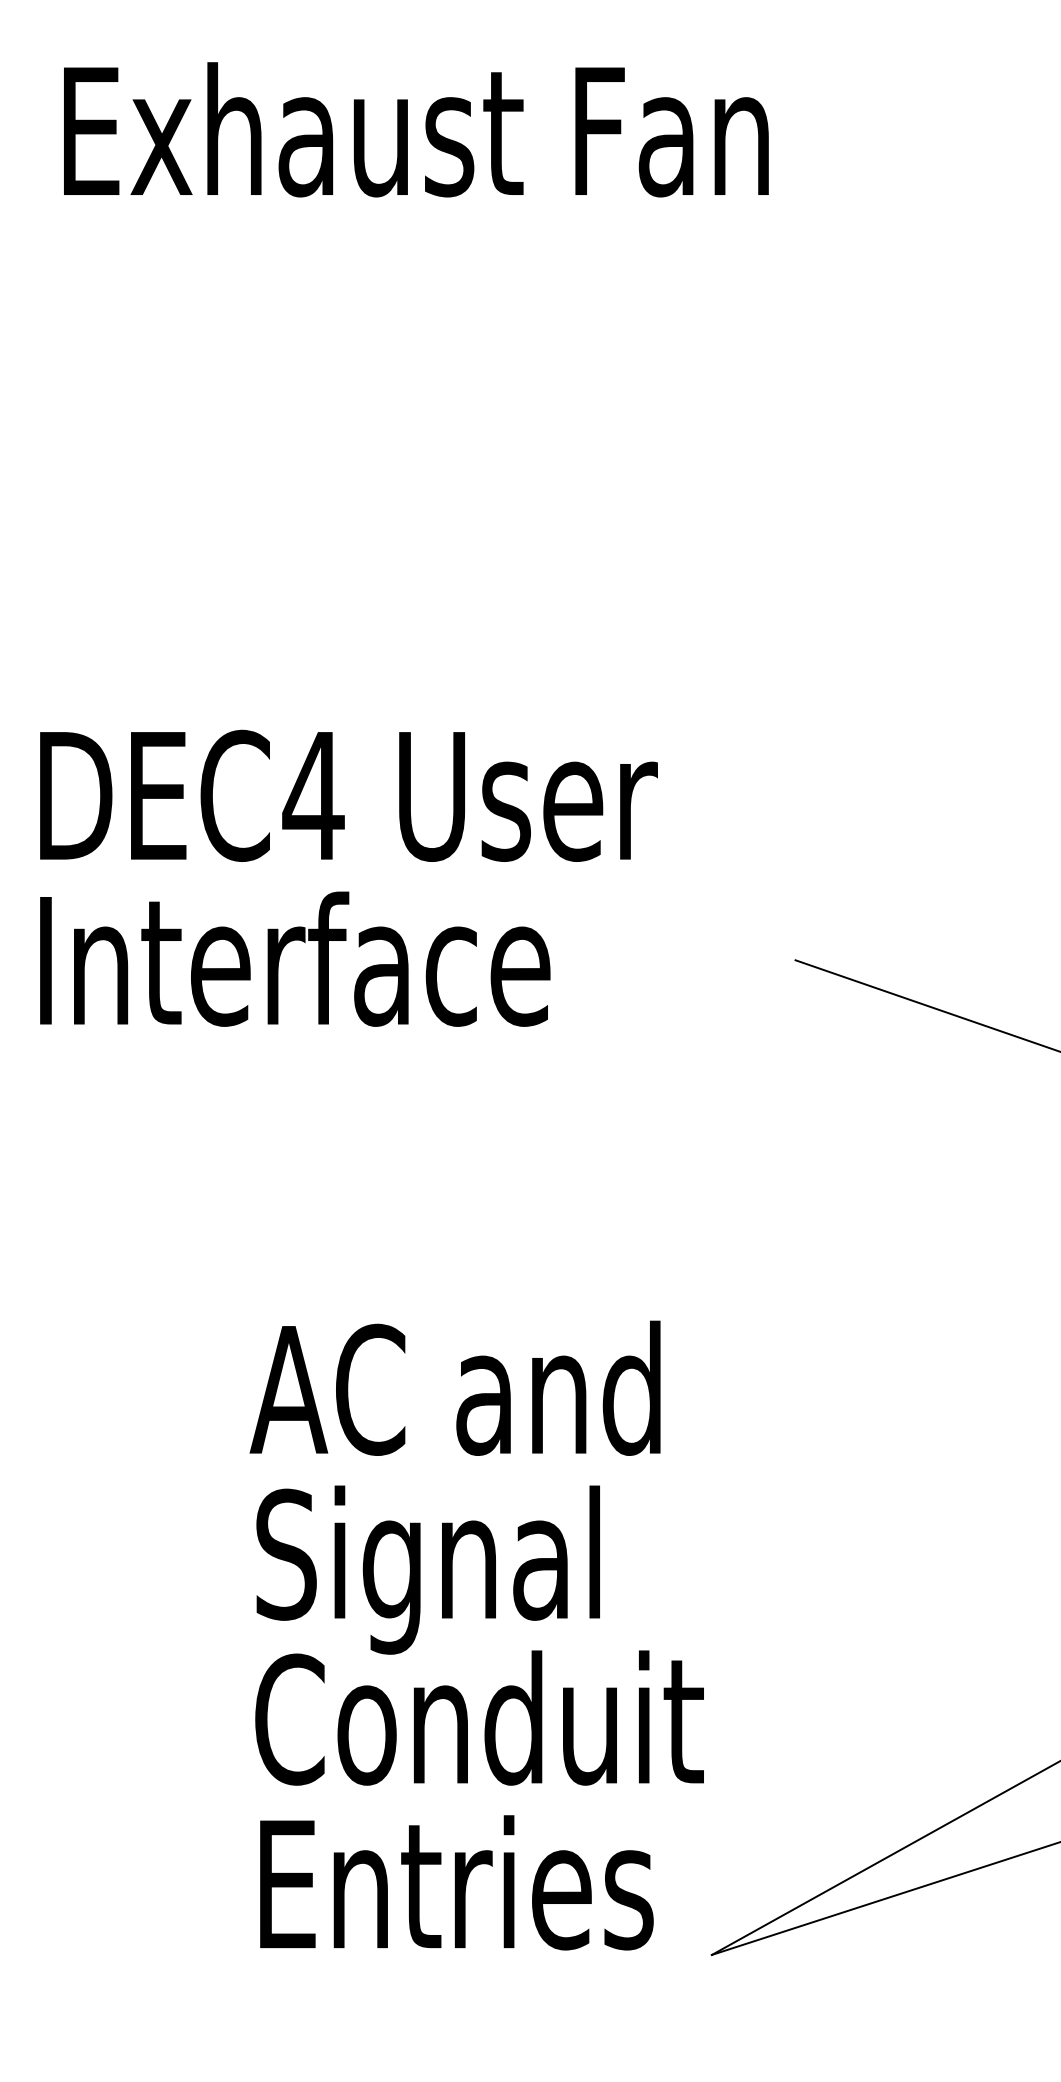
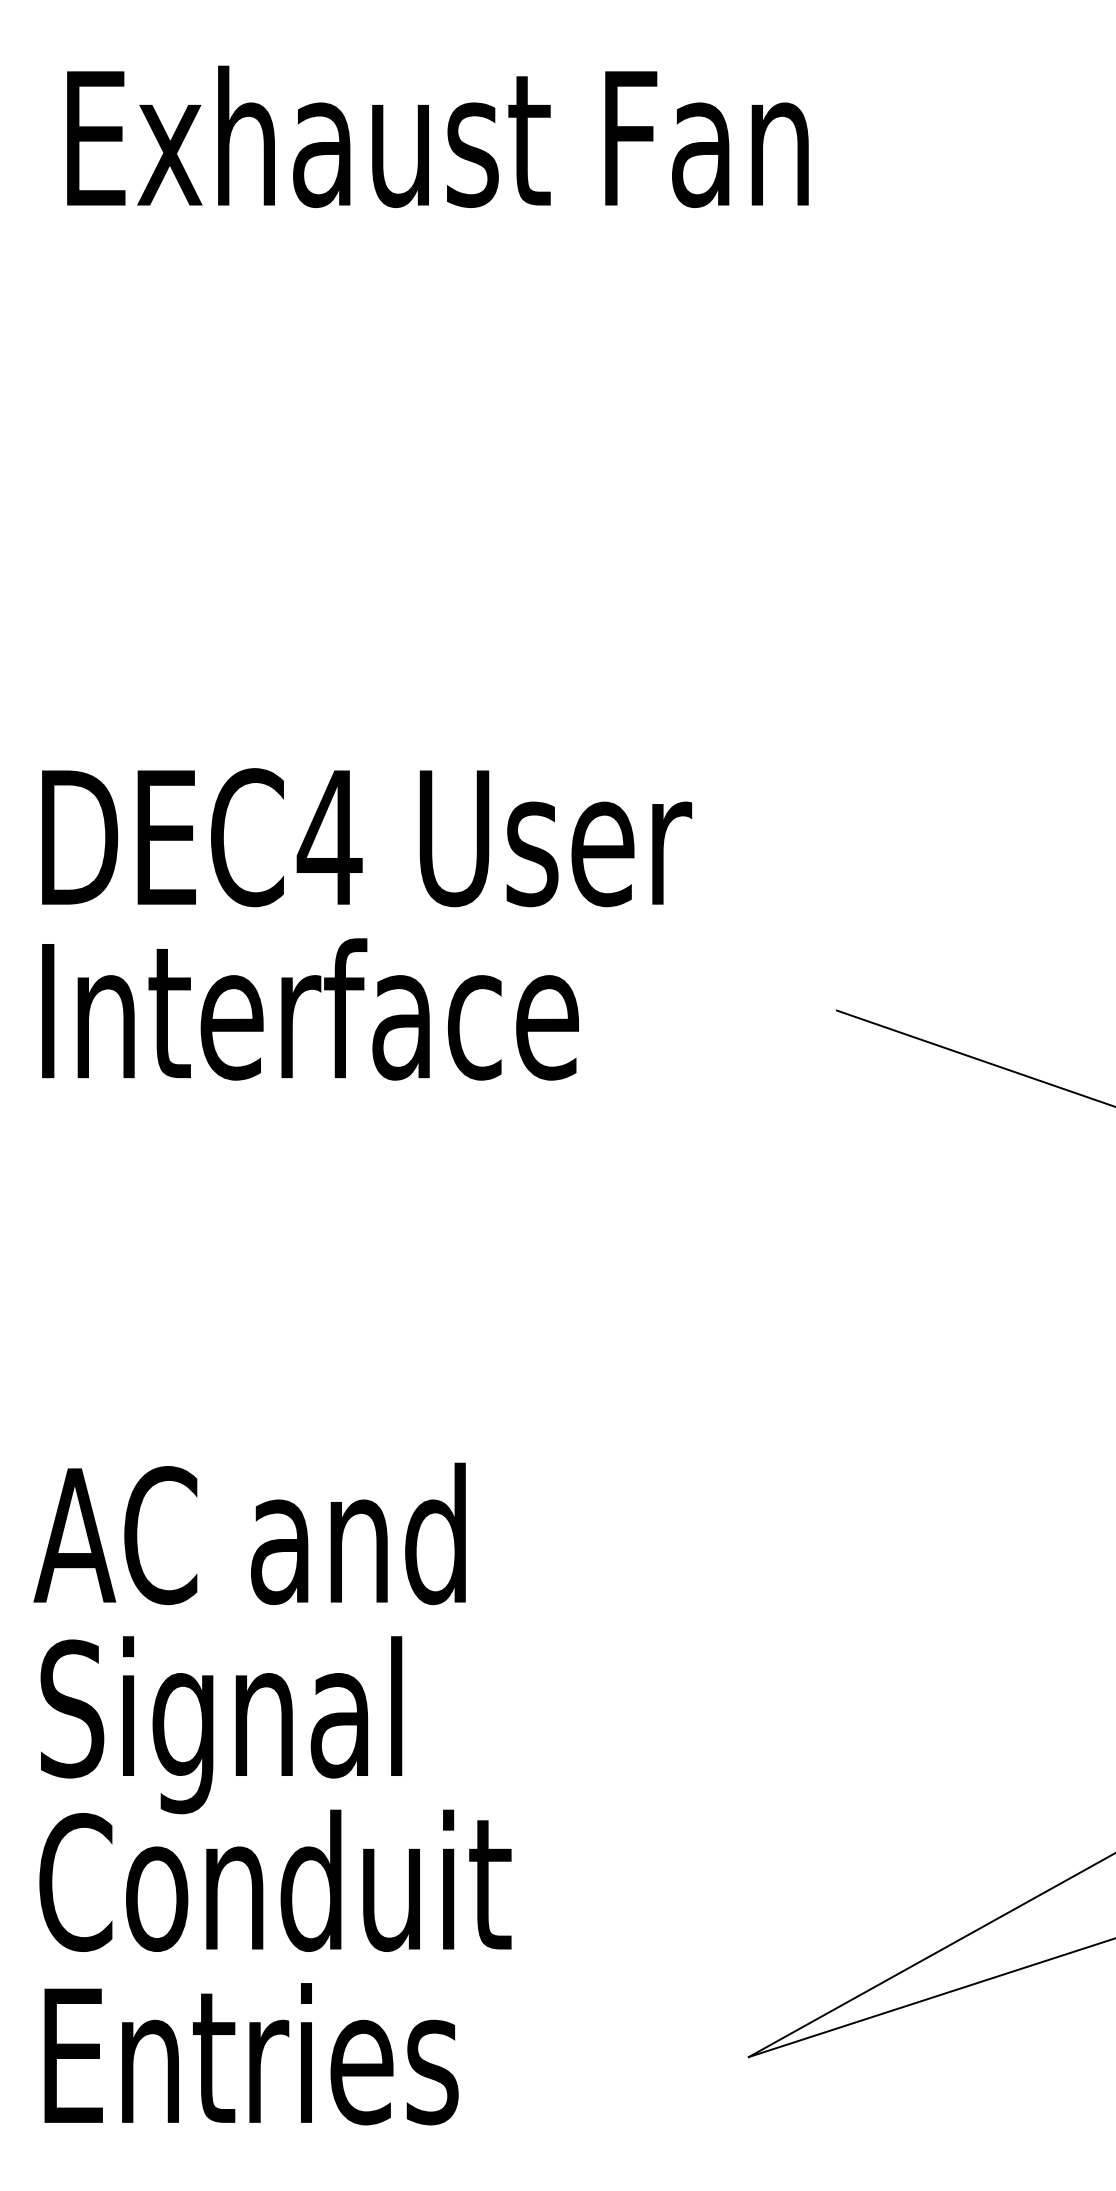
text: (476, 1635) -> (272, 1793), moved

